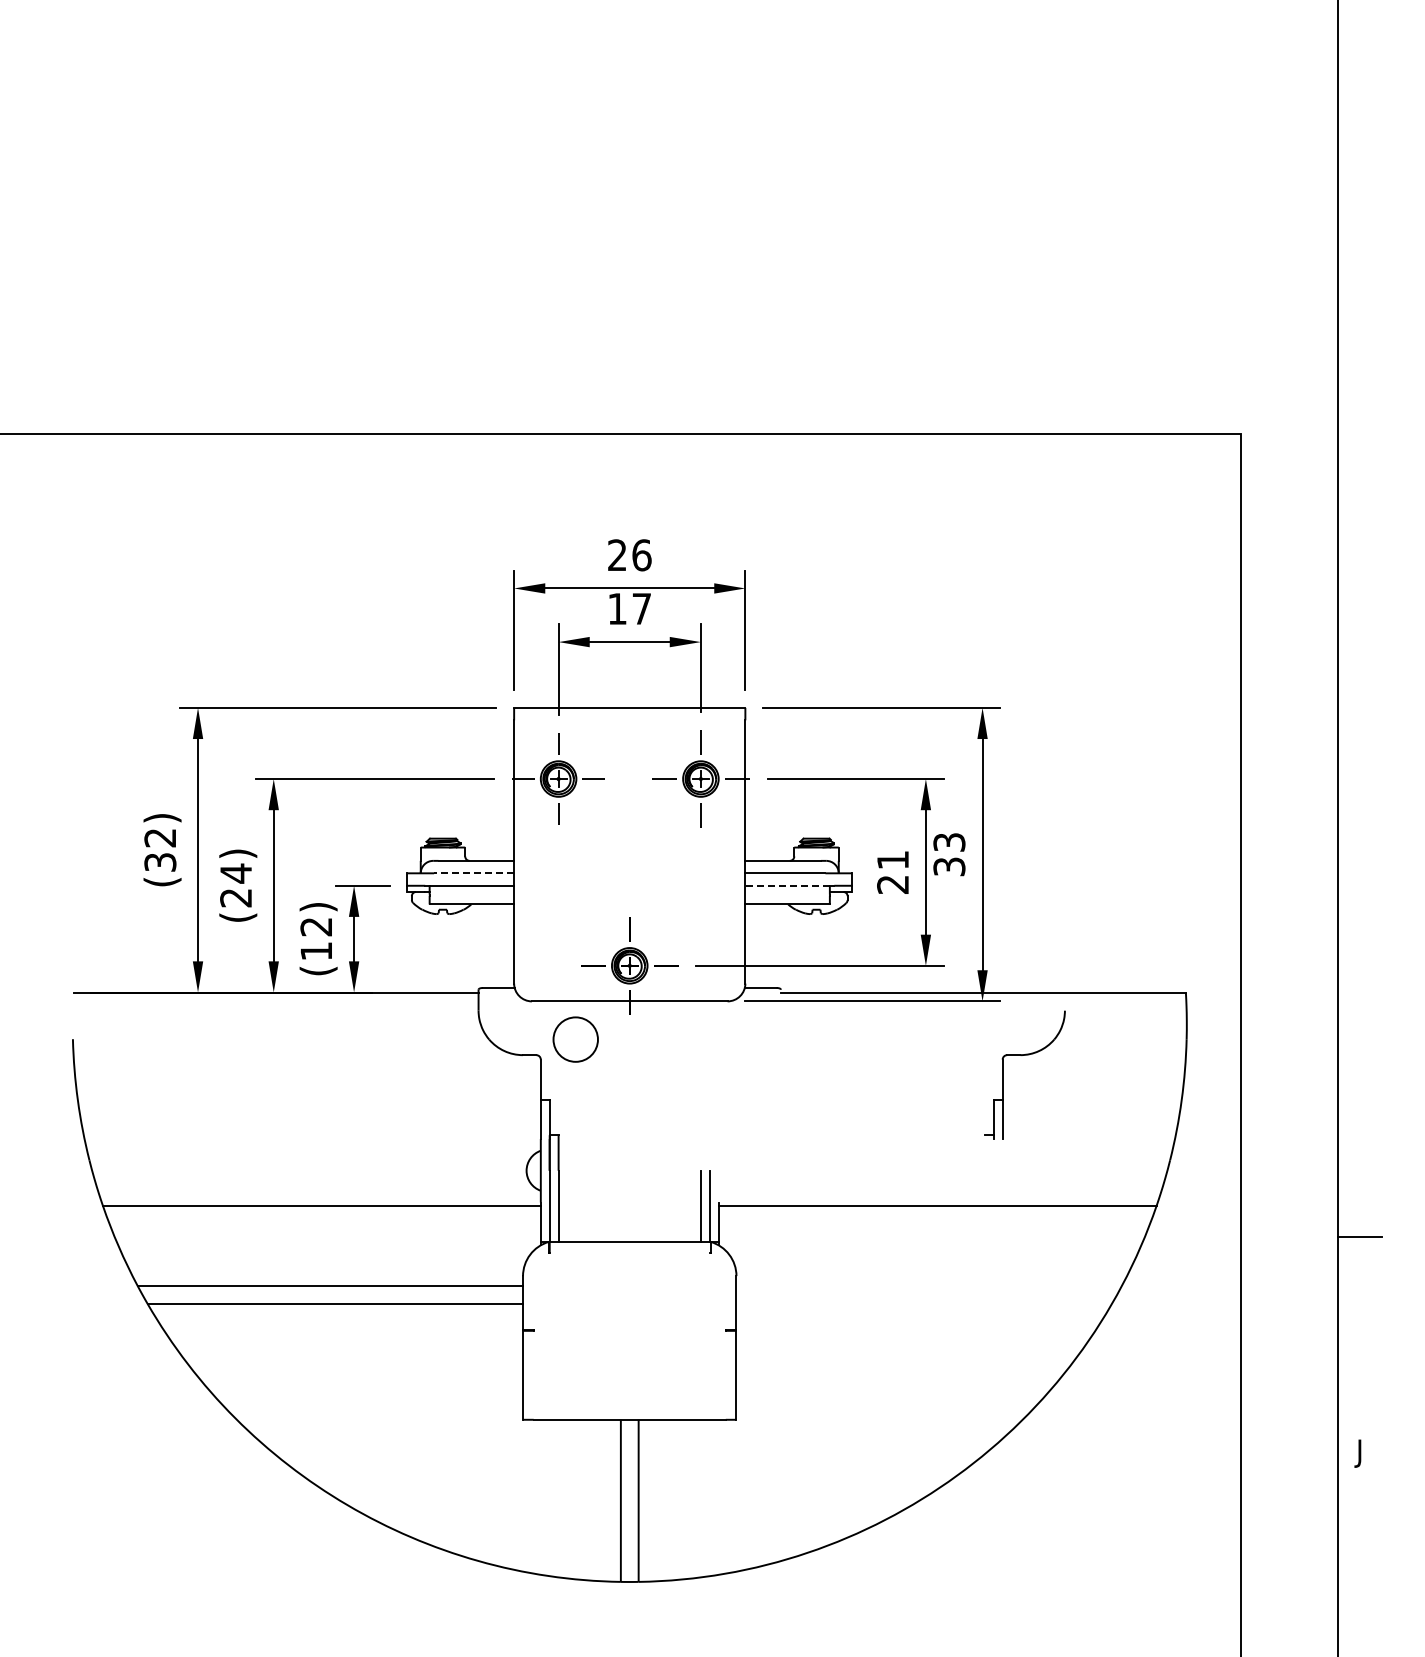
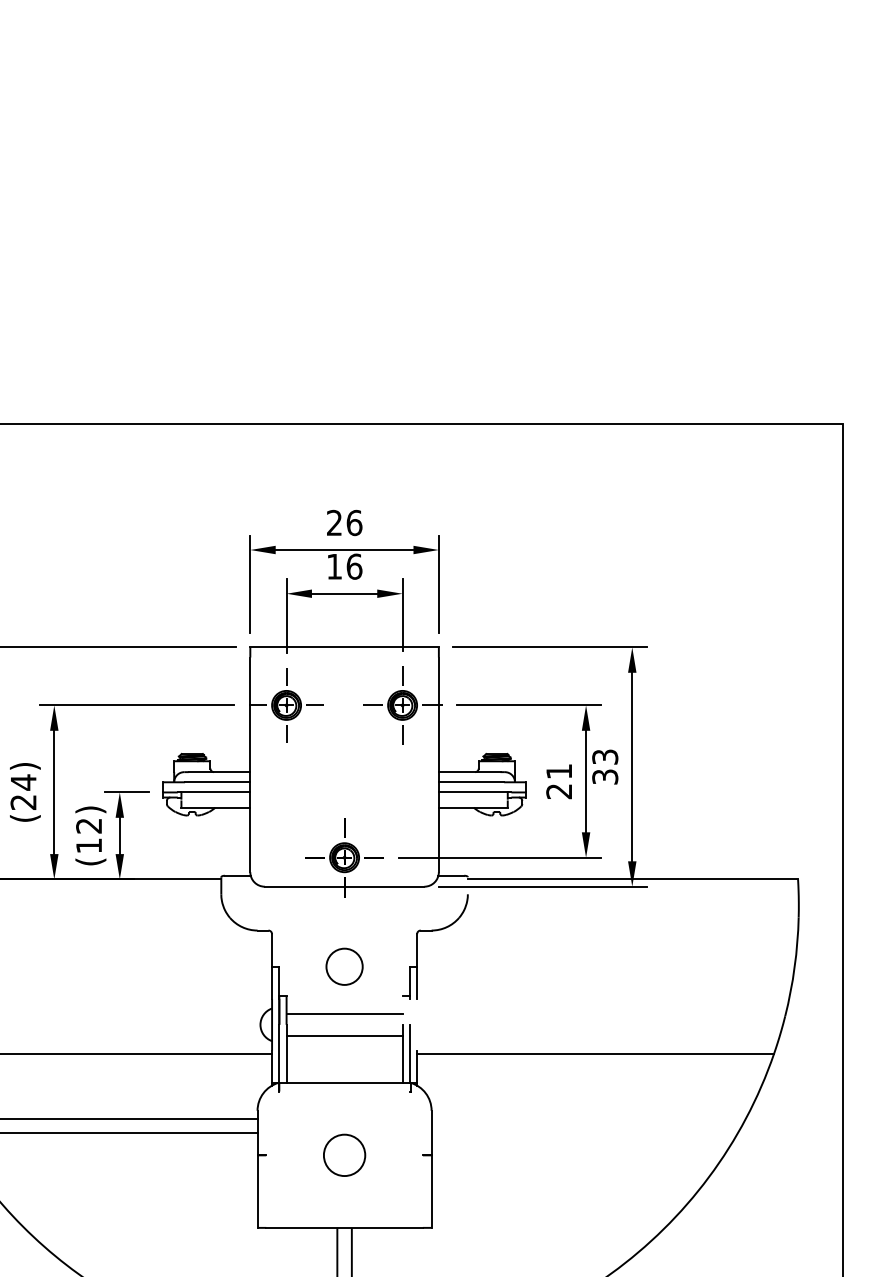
text: (641, 608) -> (354, 566), 17 -> 16
line: (473, 873) -> (217, 782), dashed -> solid
line: (787, 885) -> (473, 792), dashed -> solid
circle: (575, 1039) -> (344, 966), moved
part: (1024, 1055) -> (434, 930), moved
line: (629, 1157) -> (344, 1014), added
line: (629, 1184) -> (344, 1036), added
circle: (629, 1330) -> (344, 1155), added

